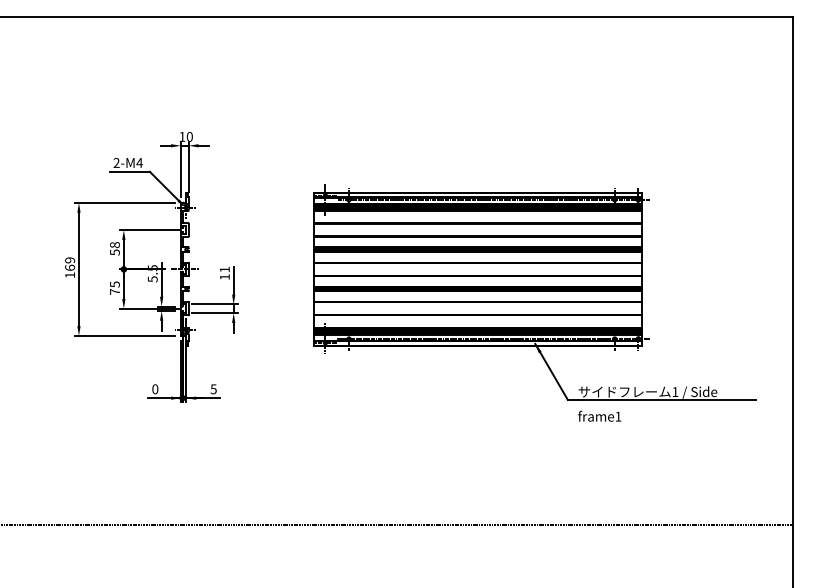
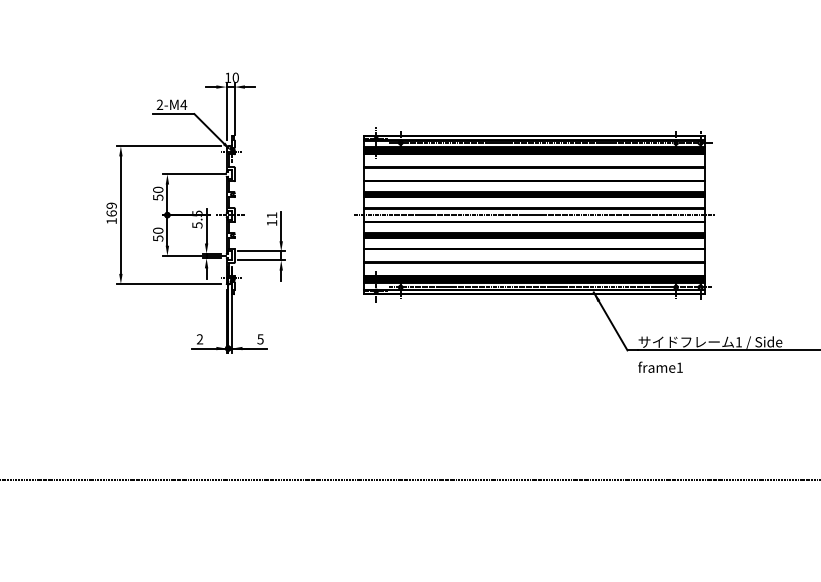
text: (114, 245) -> (157, 190), 58 -> 50
line: (477, 269) -> (533, 215), added
text: (114, 288) -> (157, 234), 75 -> 50
text: (155, 389) -> (200, 339), 0 -> 2

